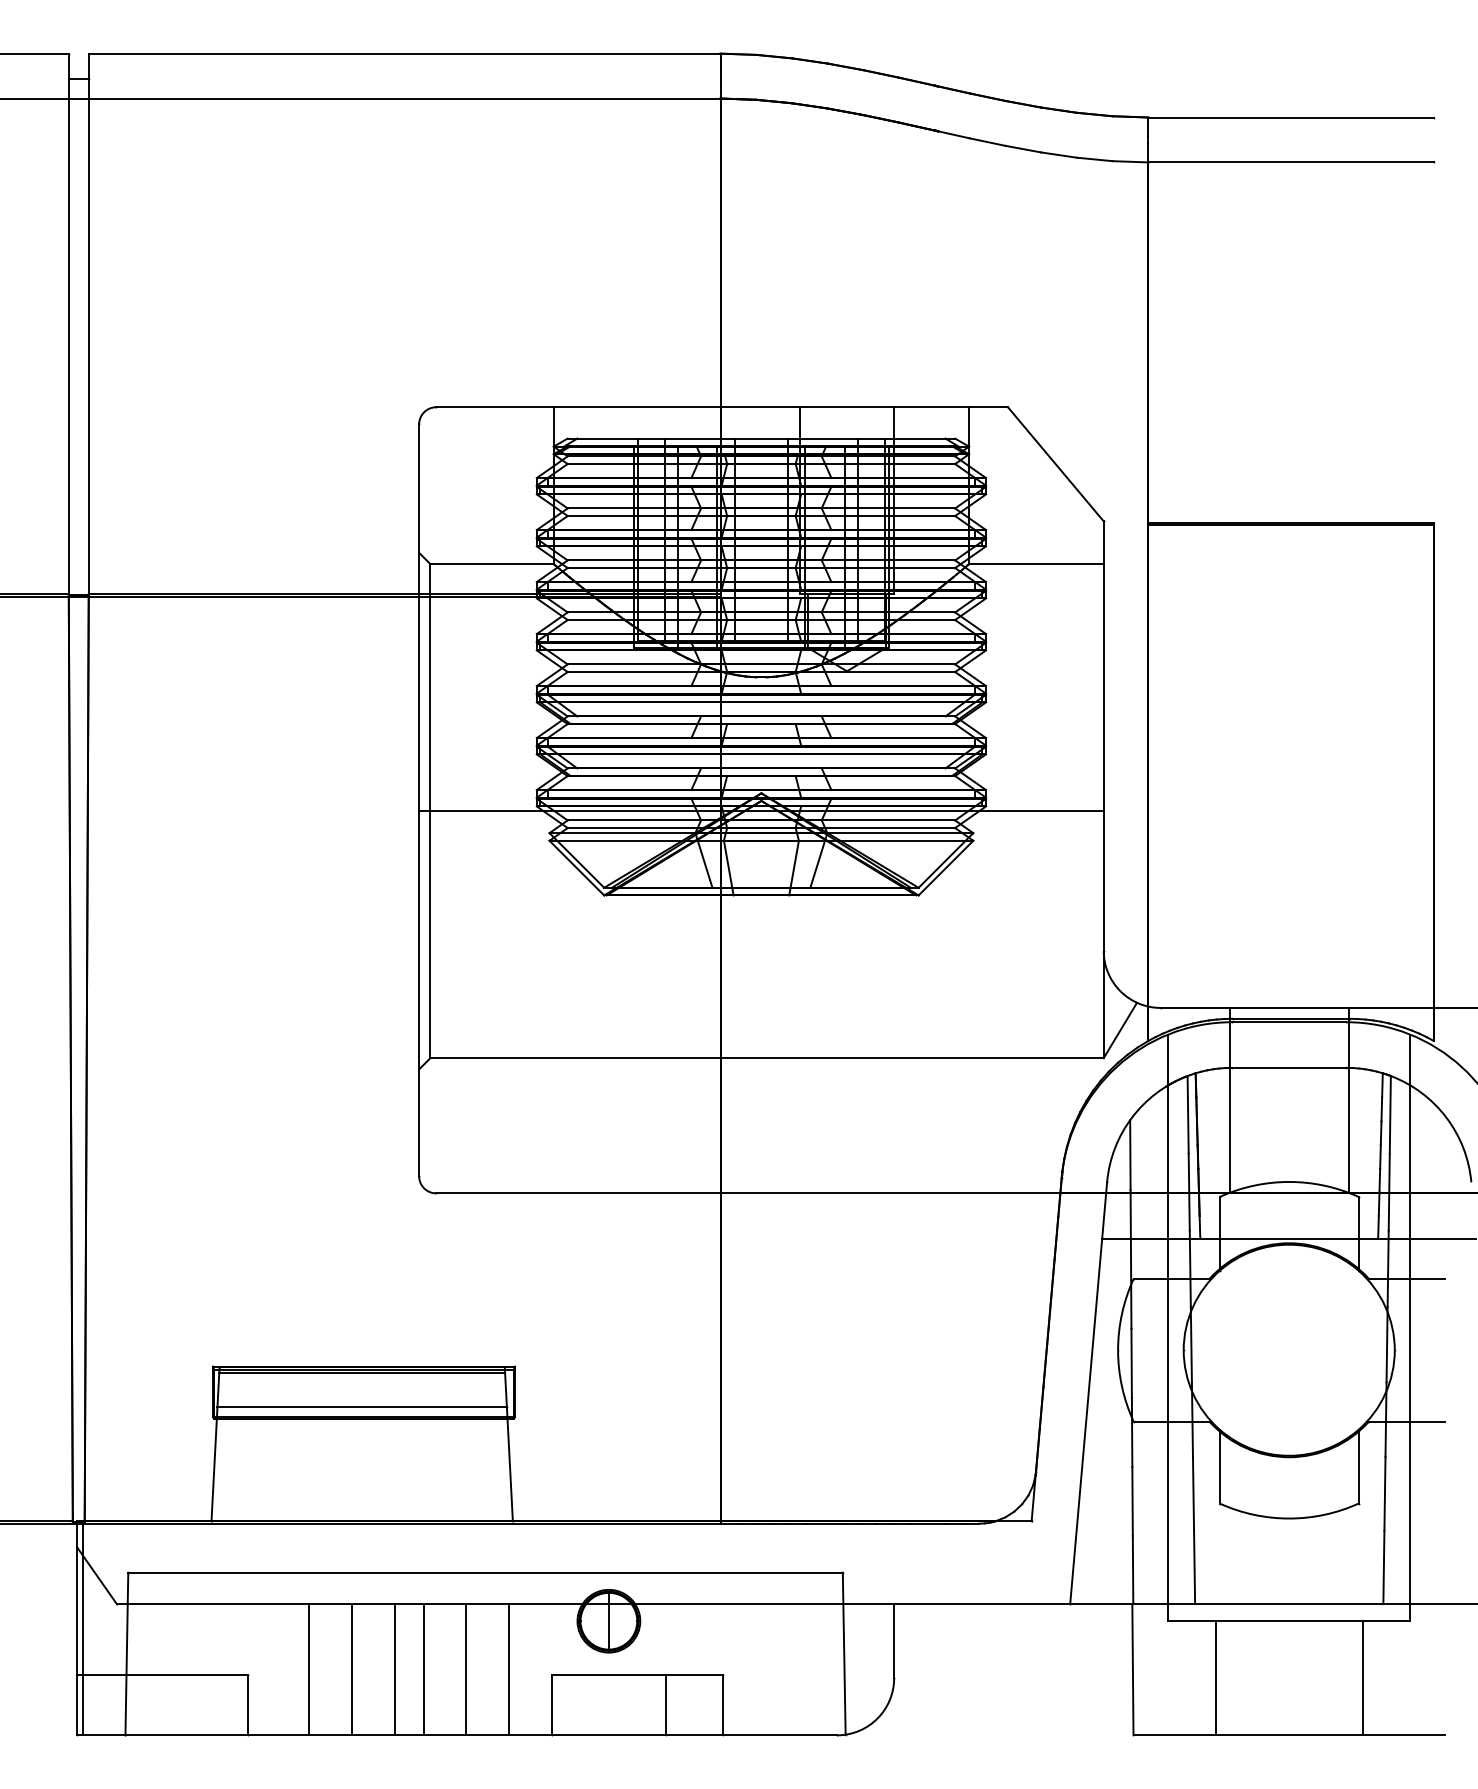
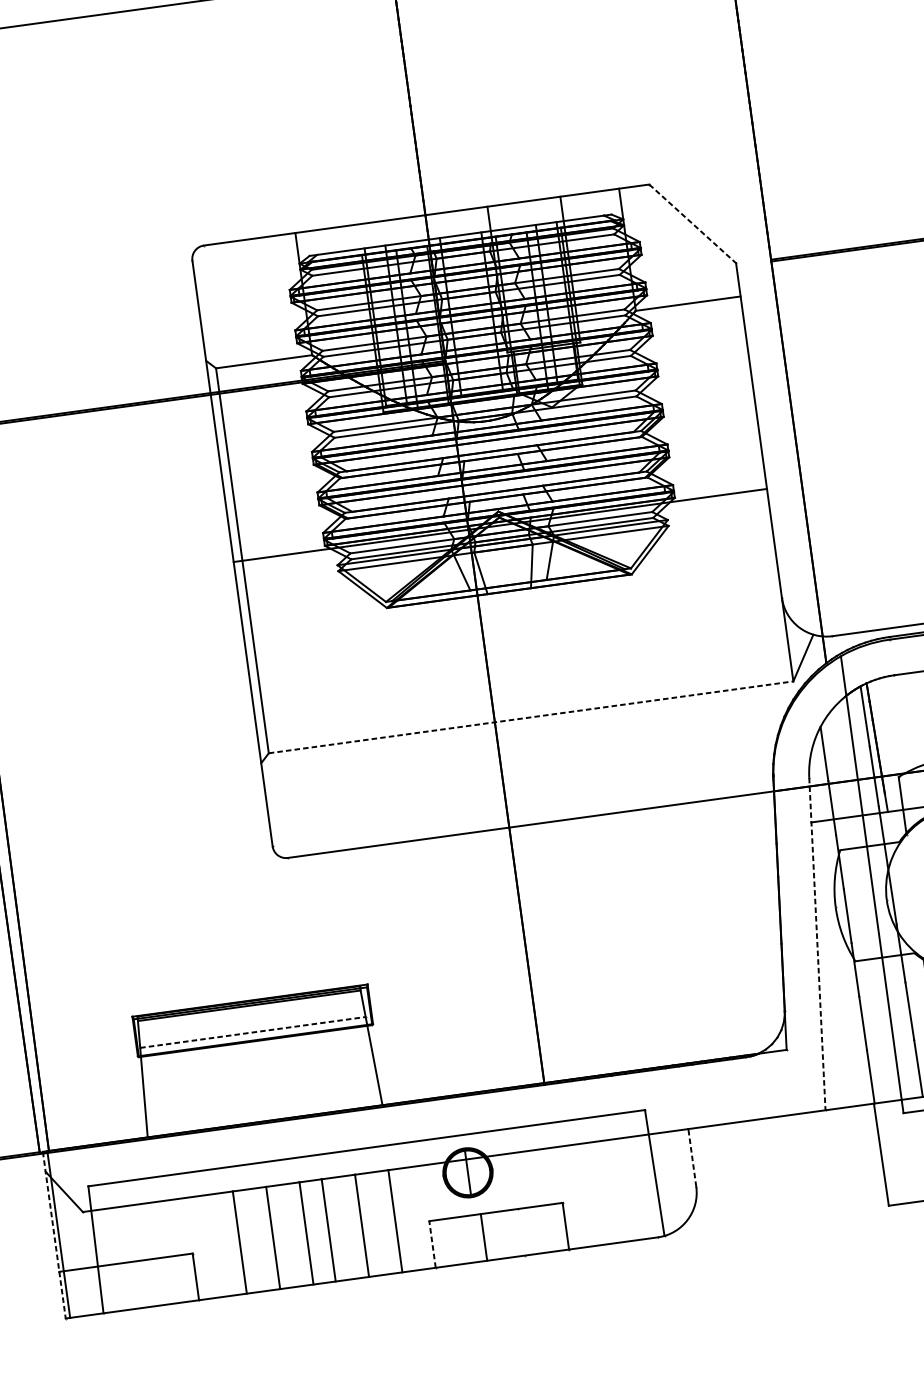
line: (1056, 464) -> (693, 223), solid -> dashed
line: (767, 1058) -> (531, 717), solid -> dashed
line: (1229, 1100) -> (895, 700), removed
line: (1088, 1393) -> (817, 944), solid -> dashed
line: (362, 1407) -> (253, 1032), solid -> dashed
line: (76, 1628) -> (54, 1235), solid -> dashed
line: (894, 1640) -> (692, 1157), solid -> dashed
line: (551, 1705) -> (432, 1244), solid -> dashed
line: (665, 1705) -> (483, 1237), moved

